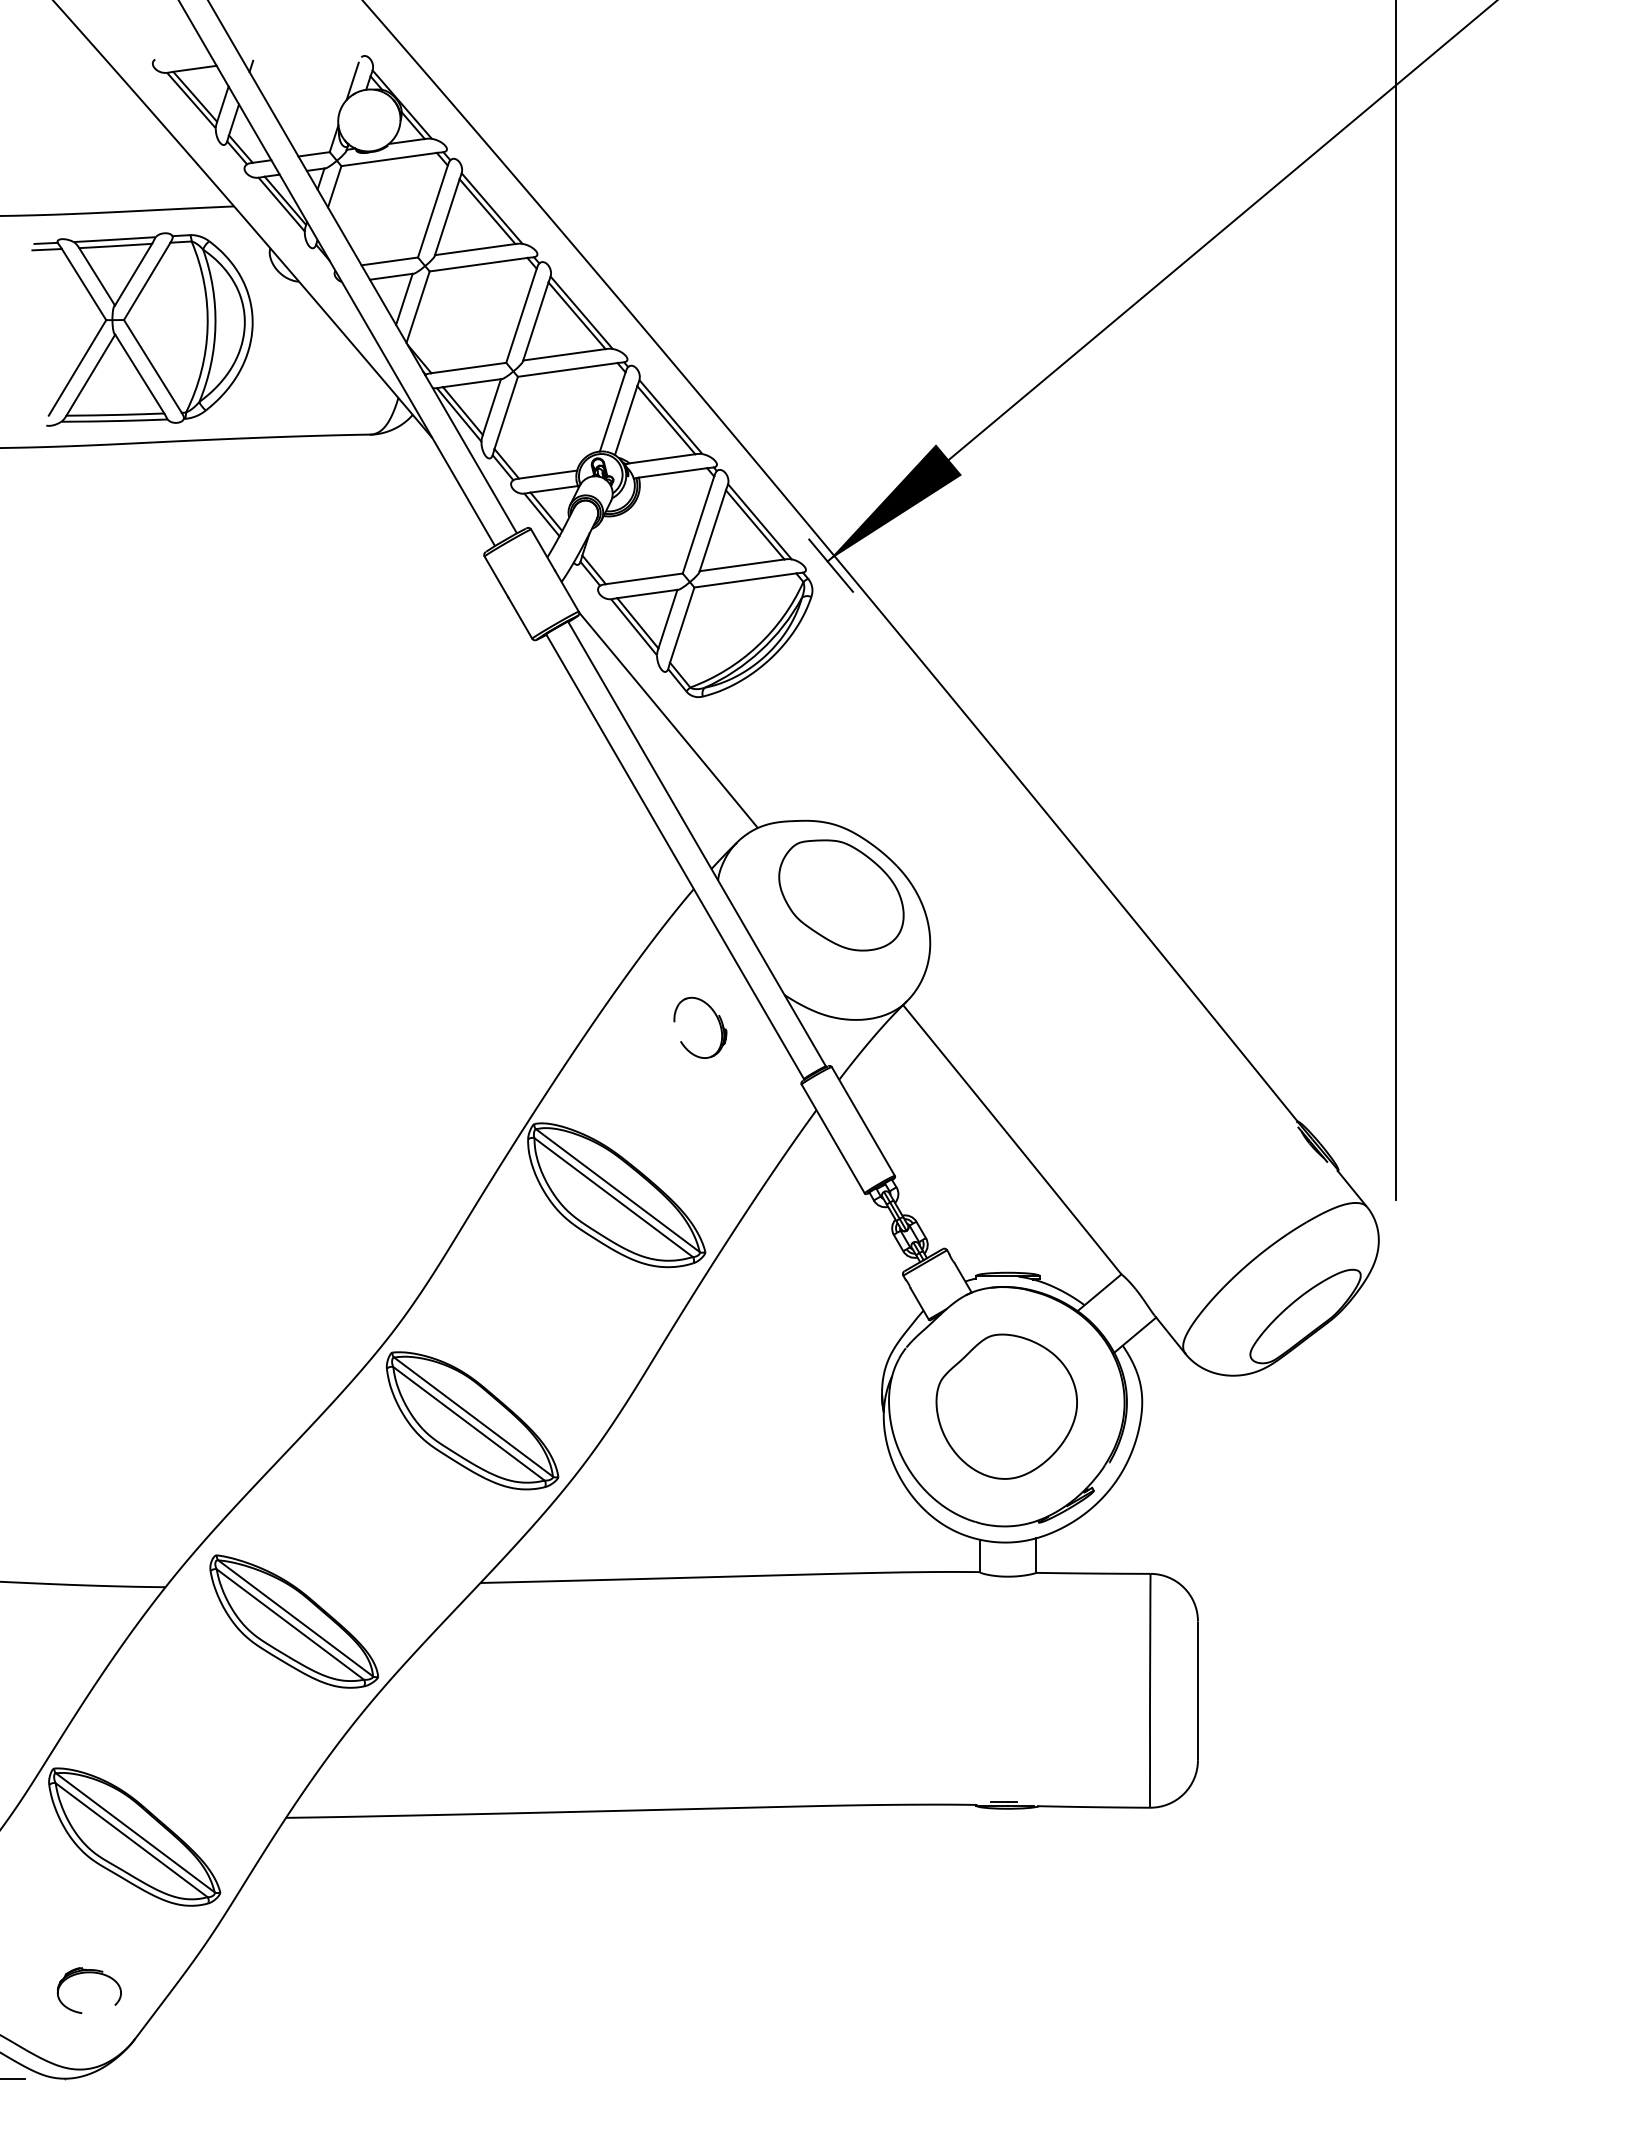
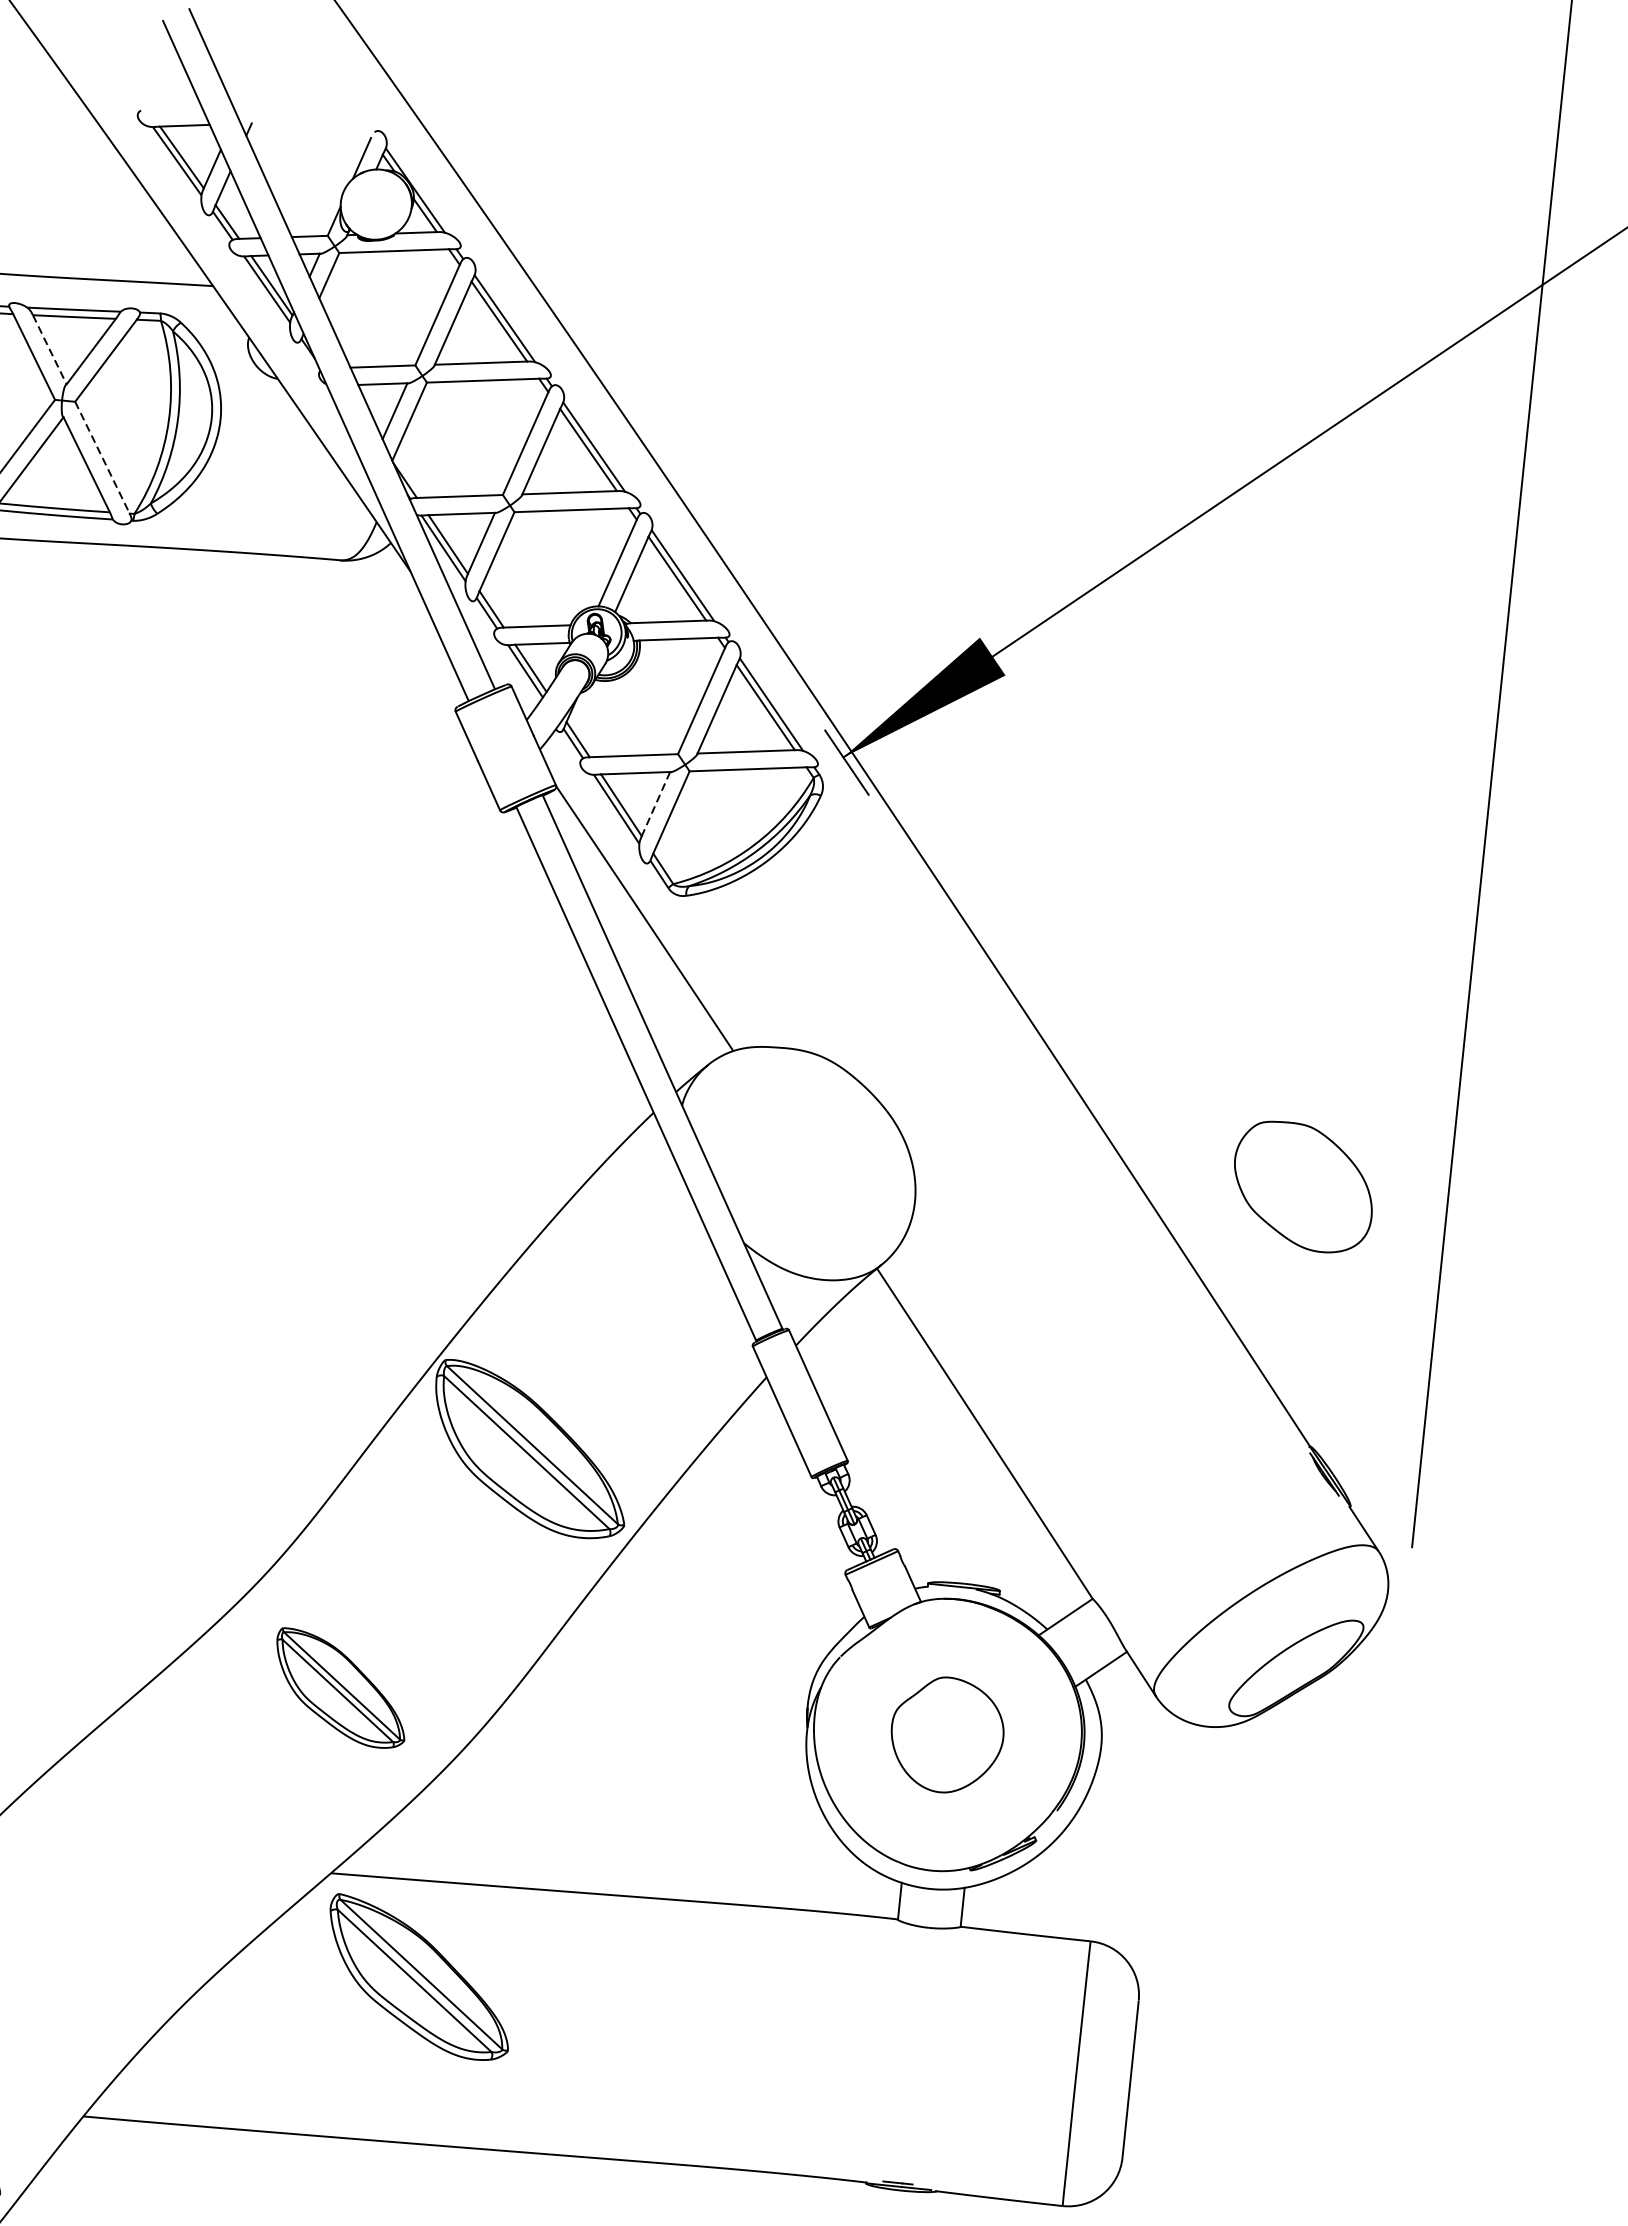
line: (97, 276) -> (50, 349), solid -> dashed
line: (152, 366) -> (102, 457), solid -> dashed
line: (667, 619) -> (655, 804), solid -> dashed
part: (841, 895) -> (1303, 1187), moved
part: (717, 1020) -> (665, 1264), removed
part: (1006, 1406) -> (947, 1735), size x0.7
part: (472, 1420) -> (340, 1688), size x0.7
part: (294, 1621) -> (419, 1977), moved

